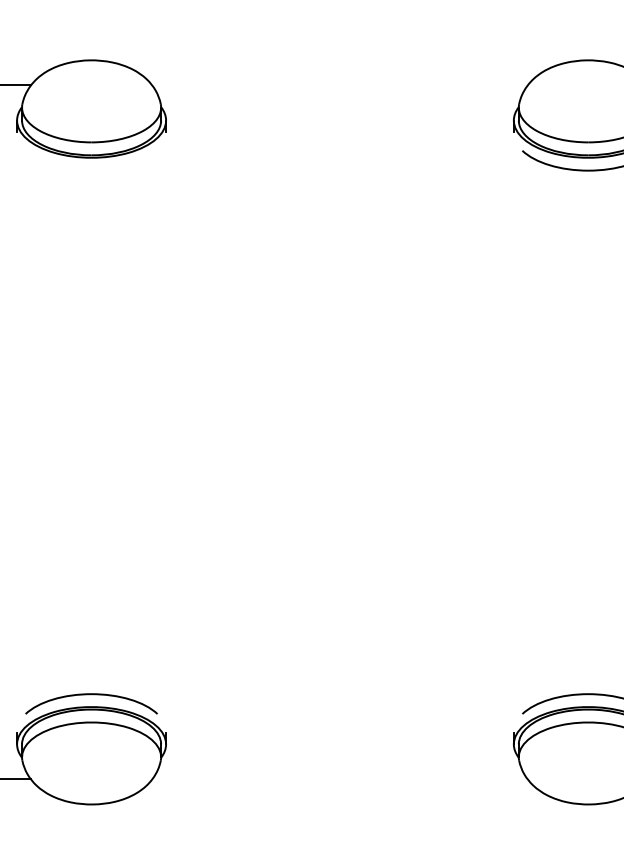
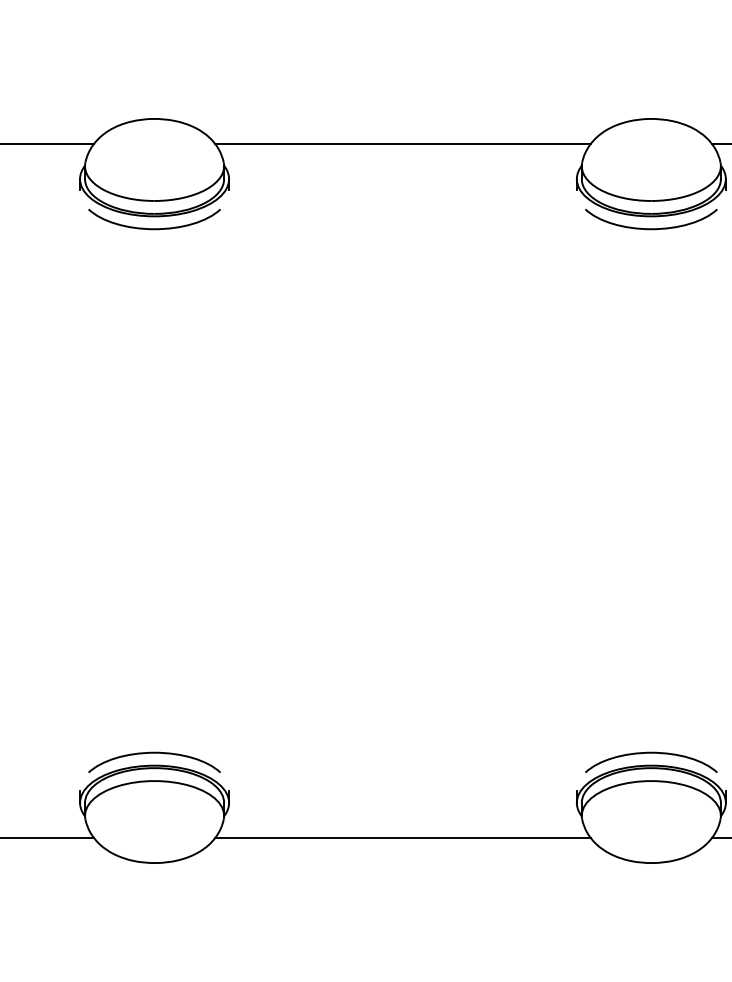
line: (339, 85) -> (402, 144), added
curve: (91, 169) -> (154, 228), added
line: (339, 778) -> (402, 837), added

